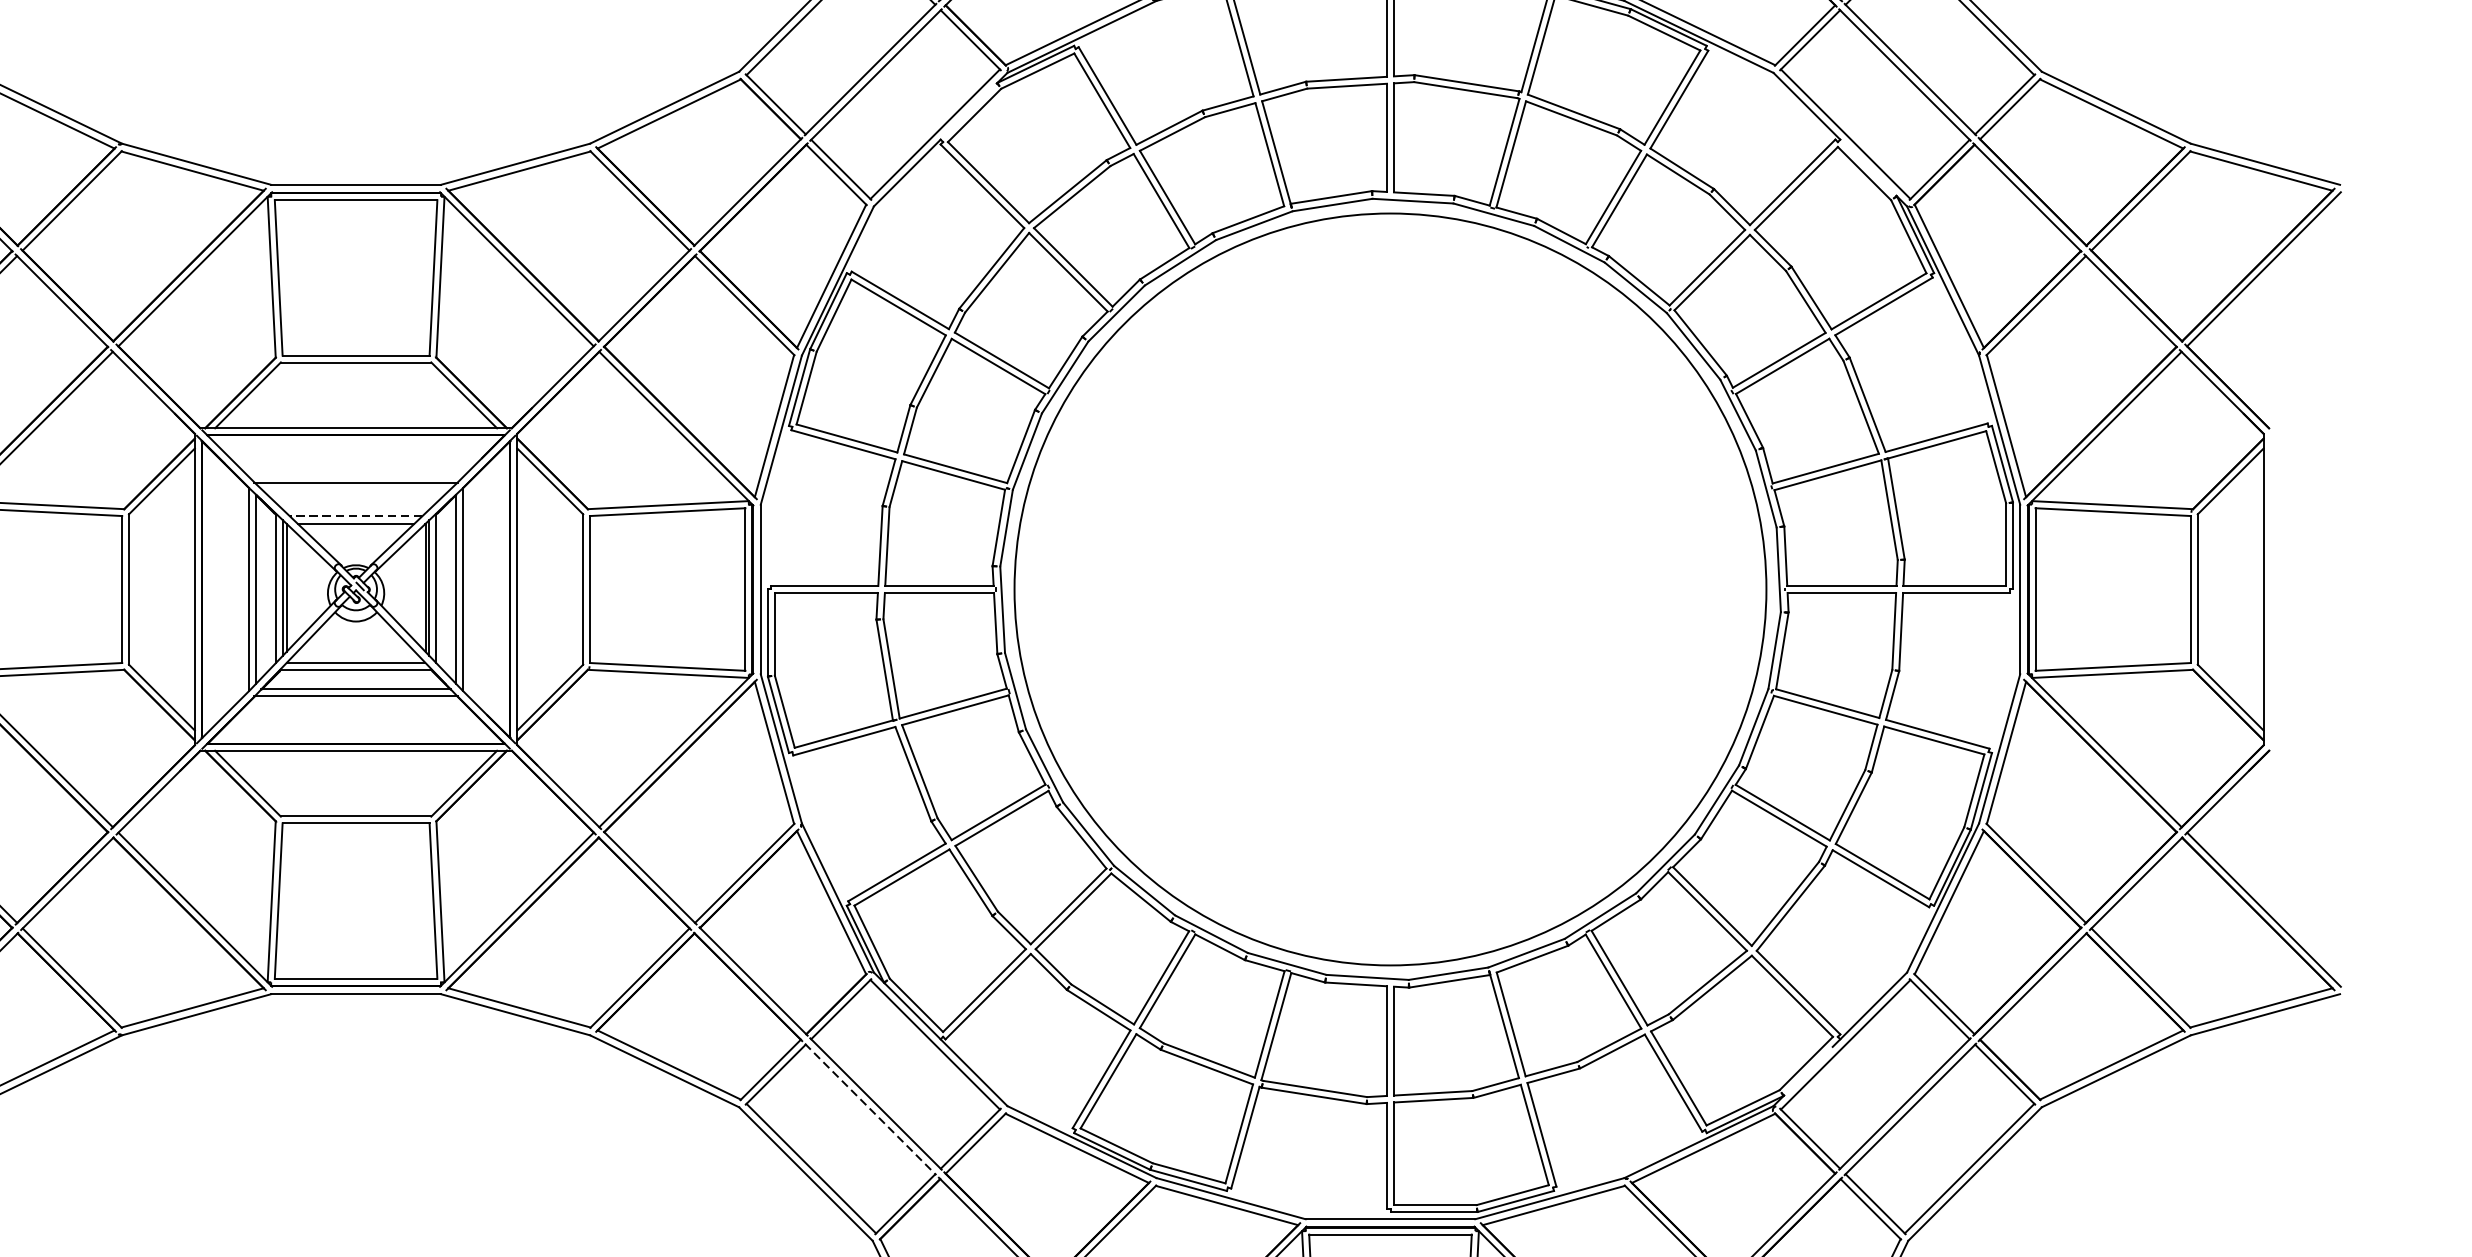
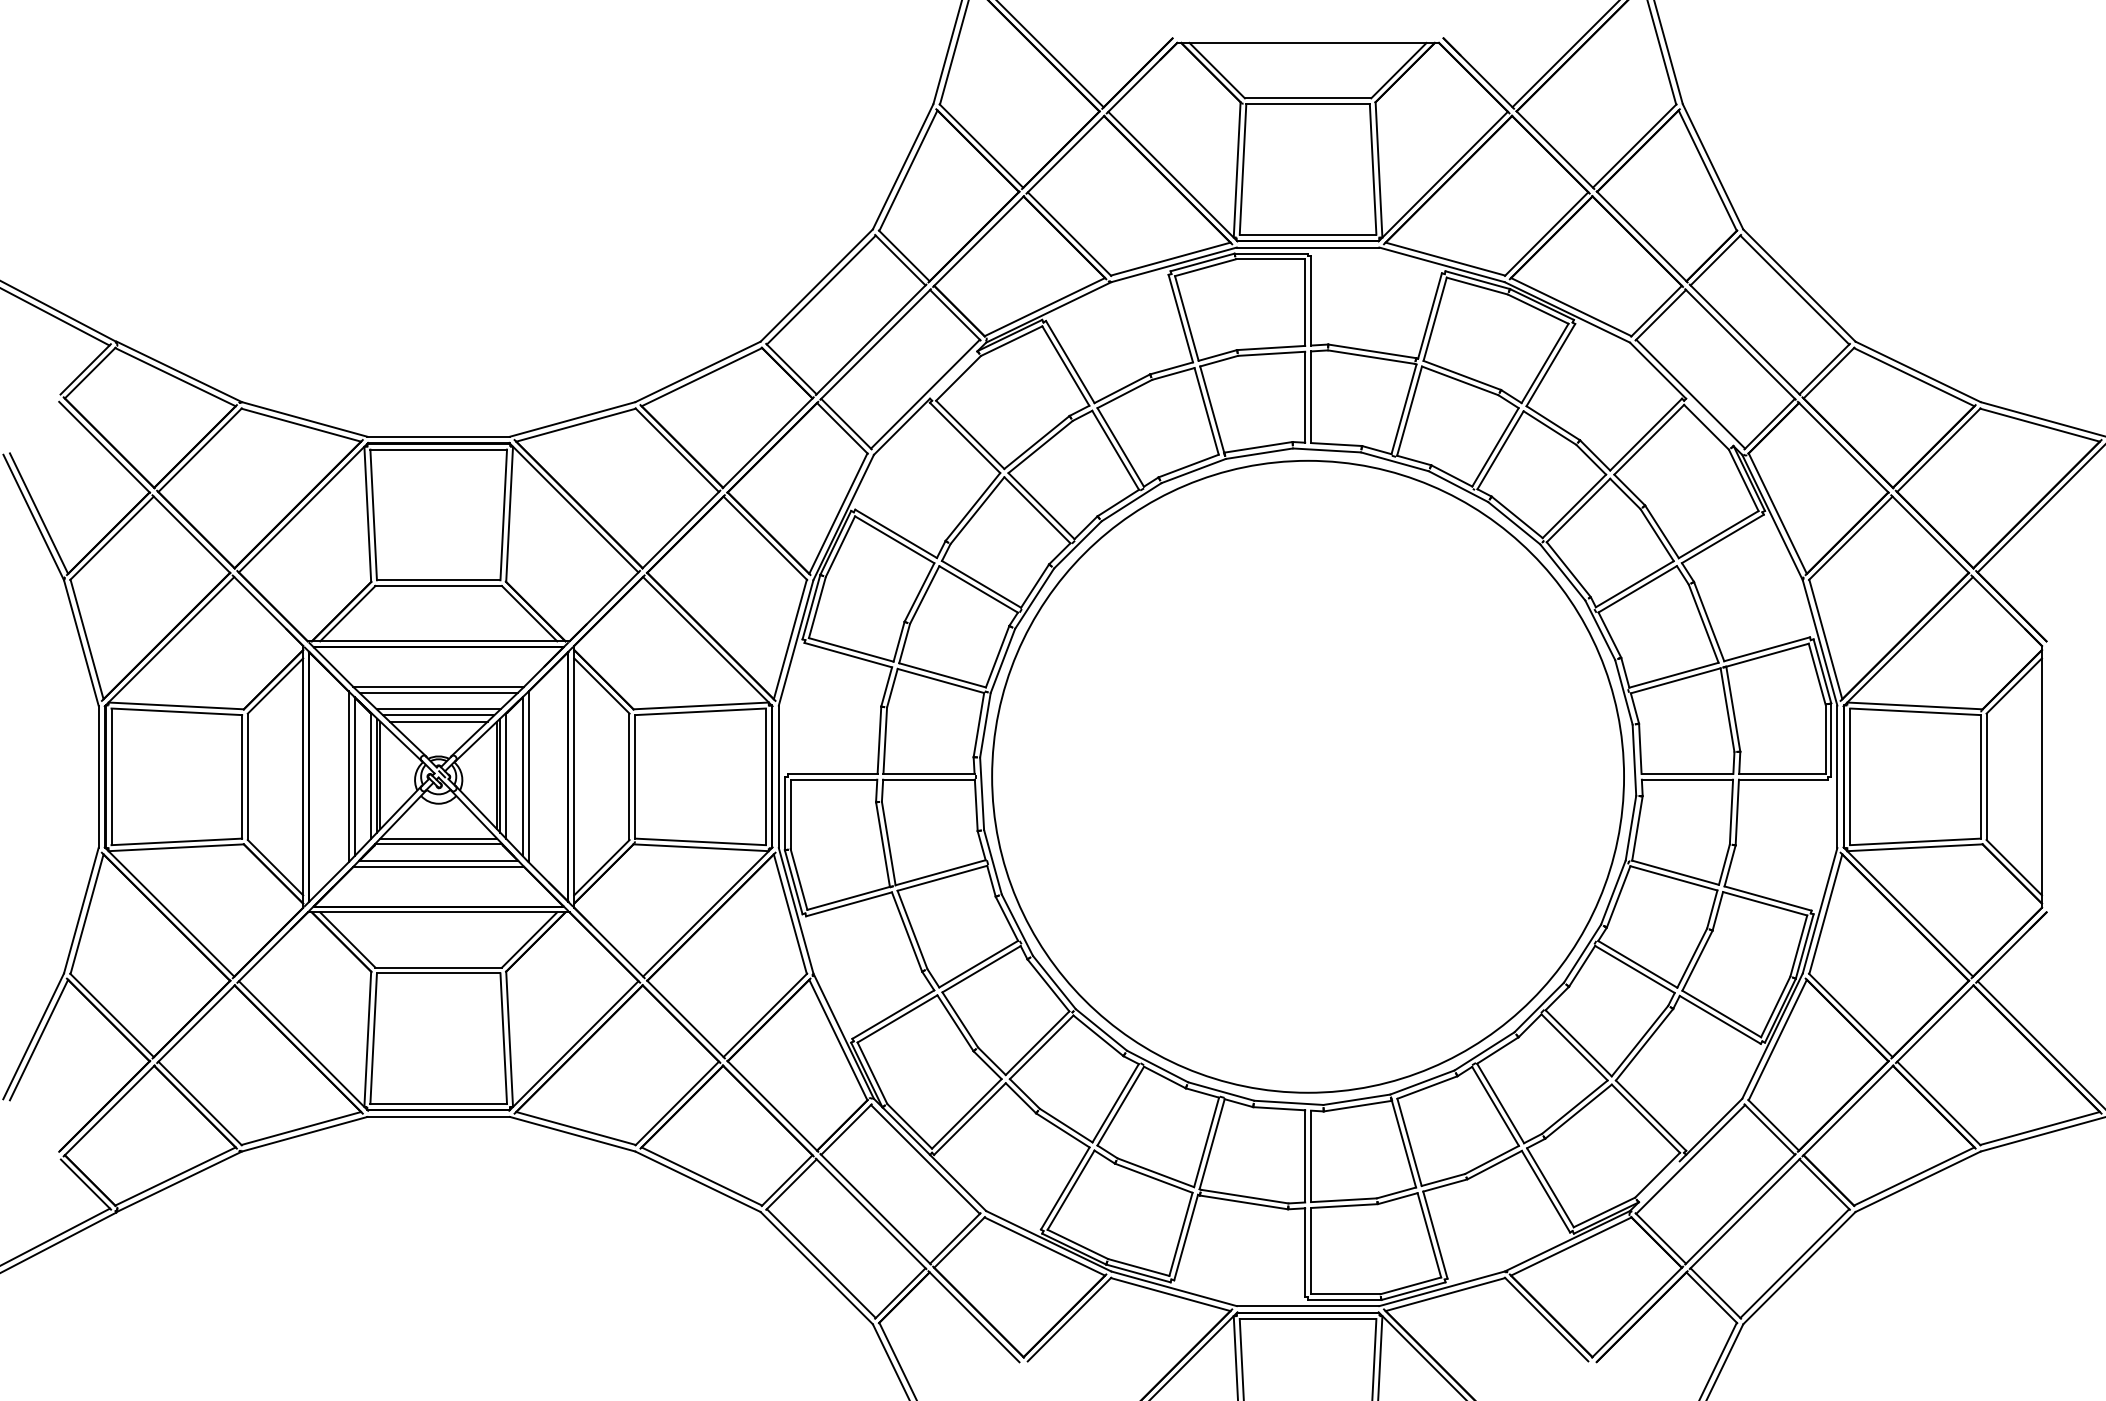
line: (355, 489) -> (438, 692), added
line: (355, 509) -> (438, 709), added
line: (355, 516) -> (438, 715), dashed -> solid
line: (871, 1110) -> (871, 1214), dashed -> solid

